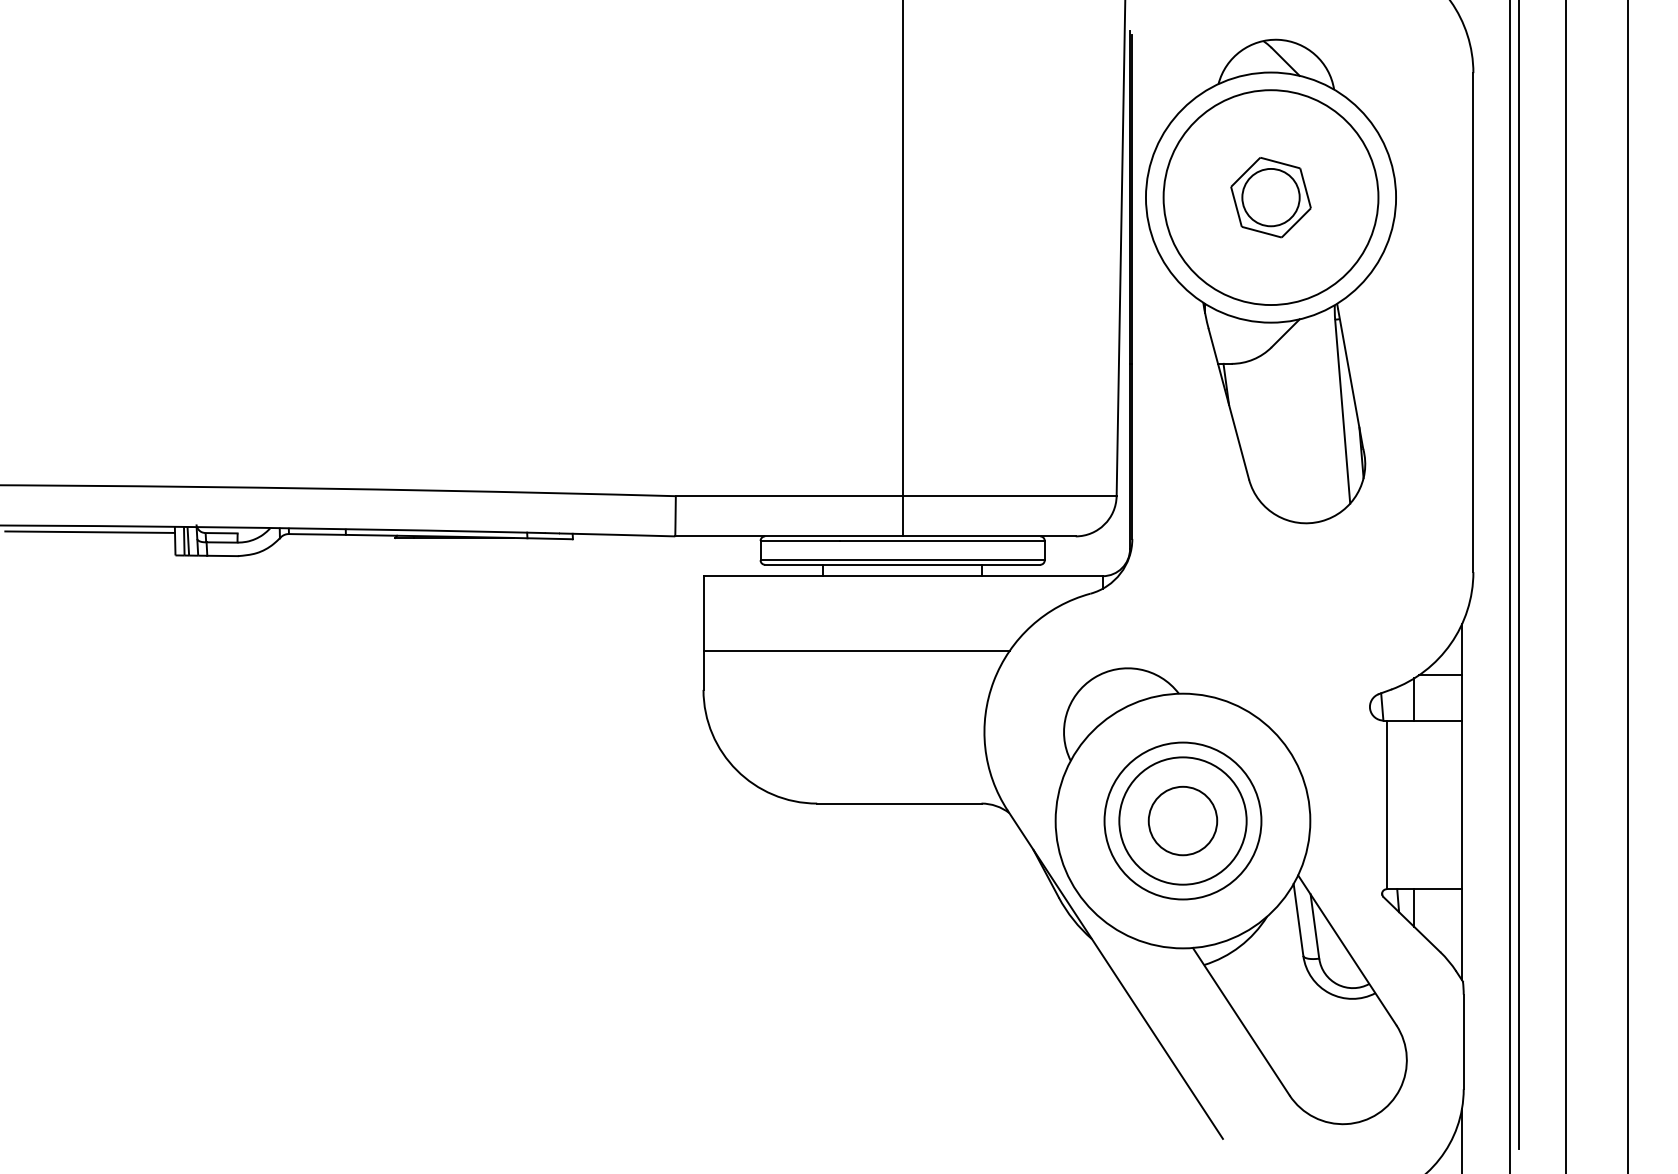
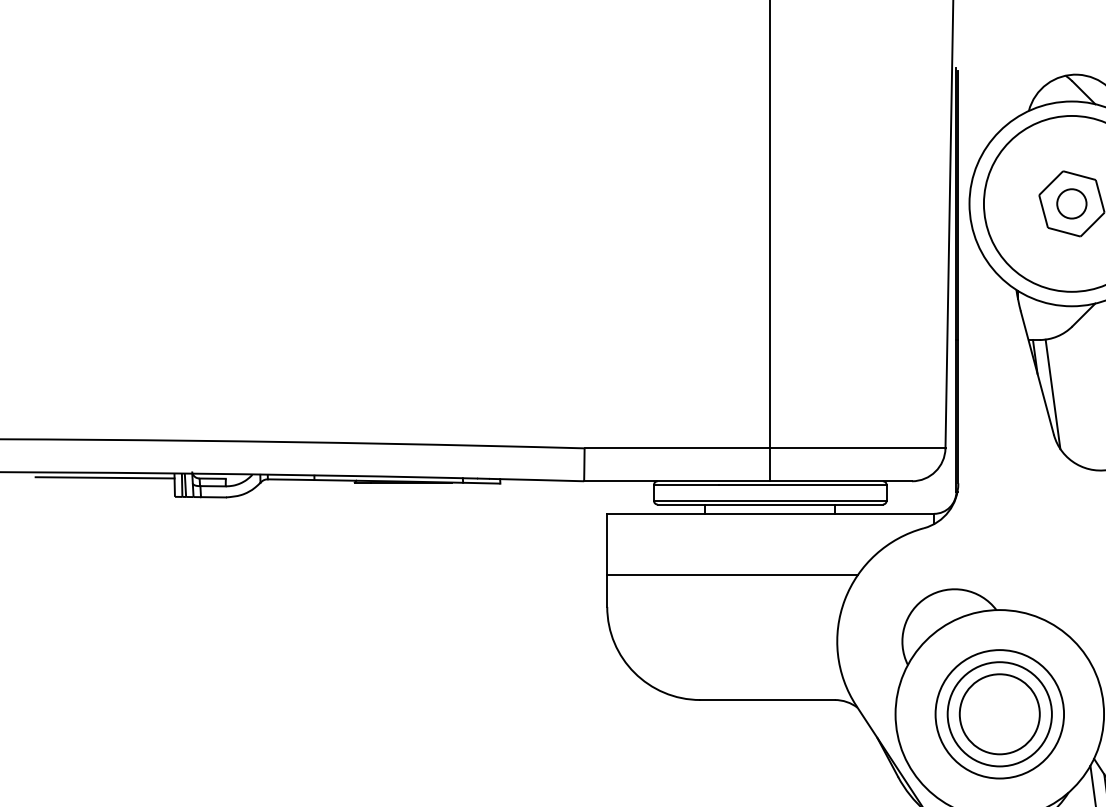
circle: (1270, 197) -> (1071, 203), size x0.62
line: (1247, 430) -> (1052, 394), added
circle: (1182, 820) -> (999, 713), size x1.43

